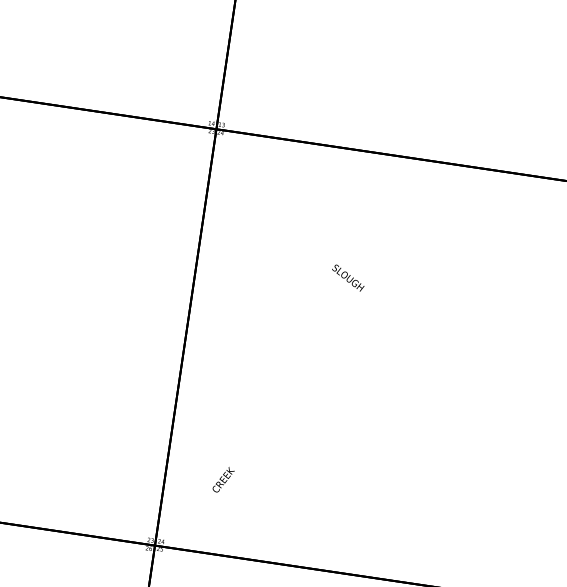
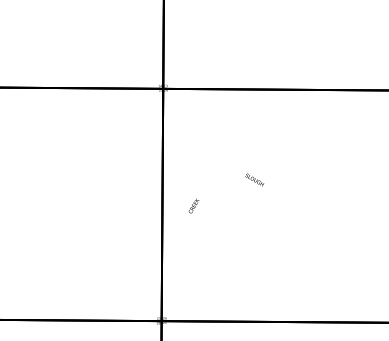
text: (347, 276) -> (254, 179), moved
text: (222, 478) -> (193, 205), moved

